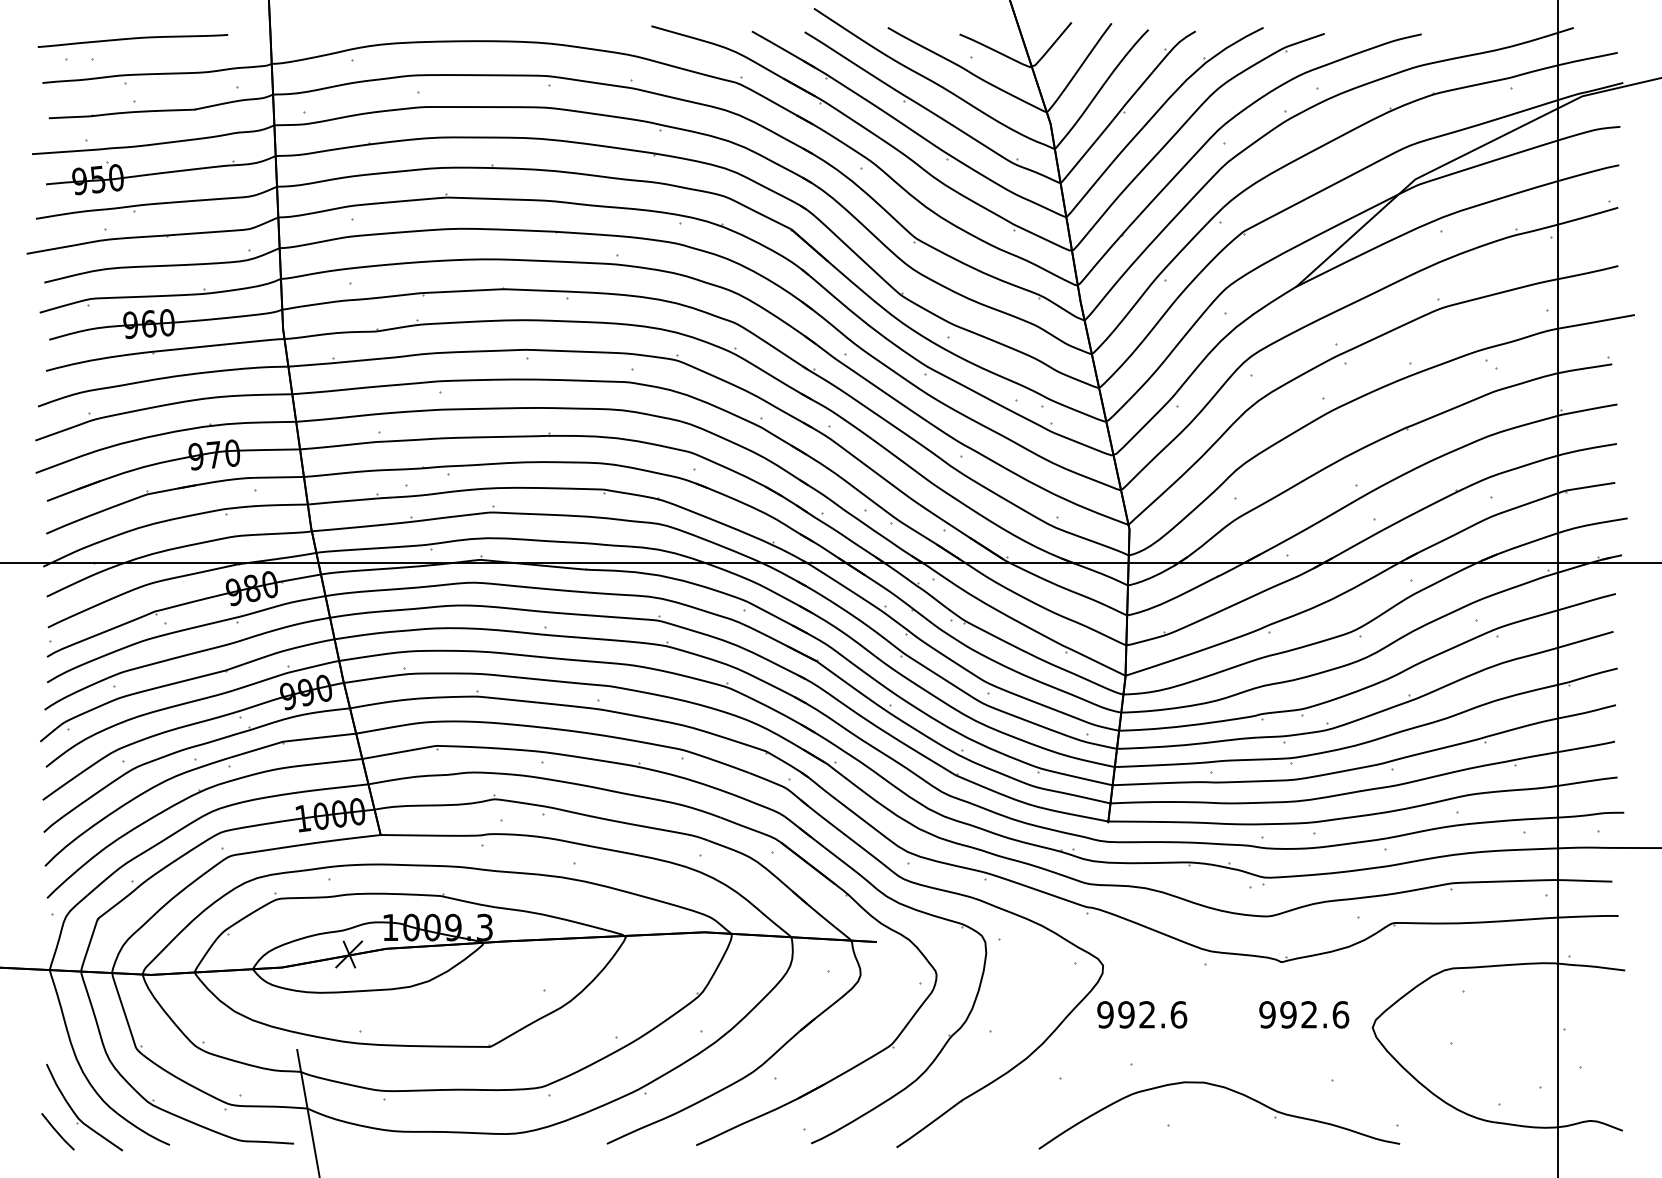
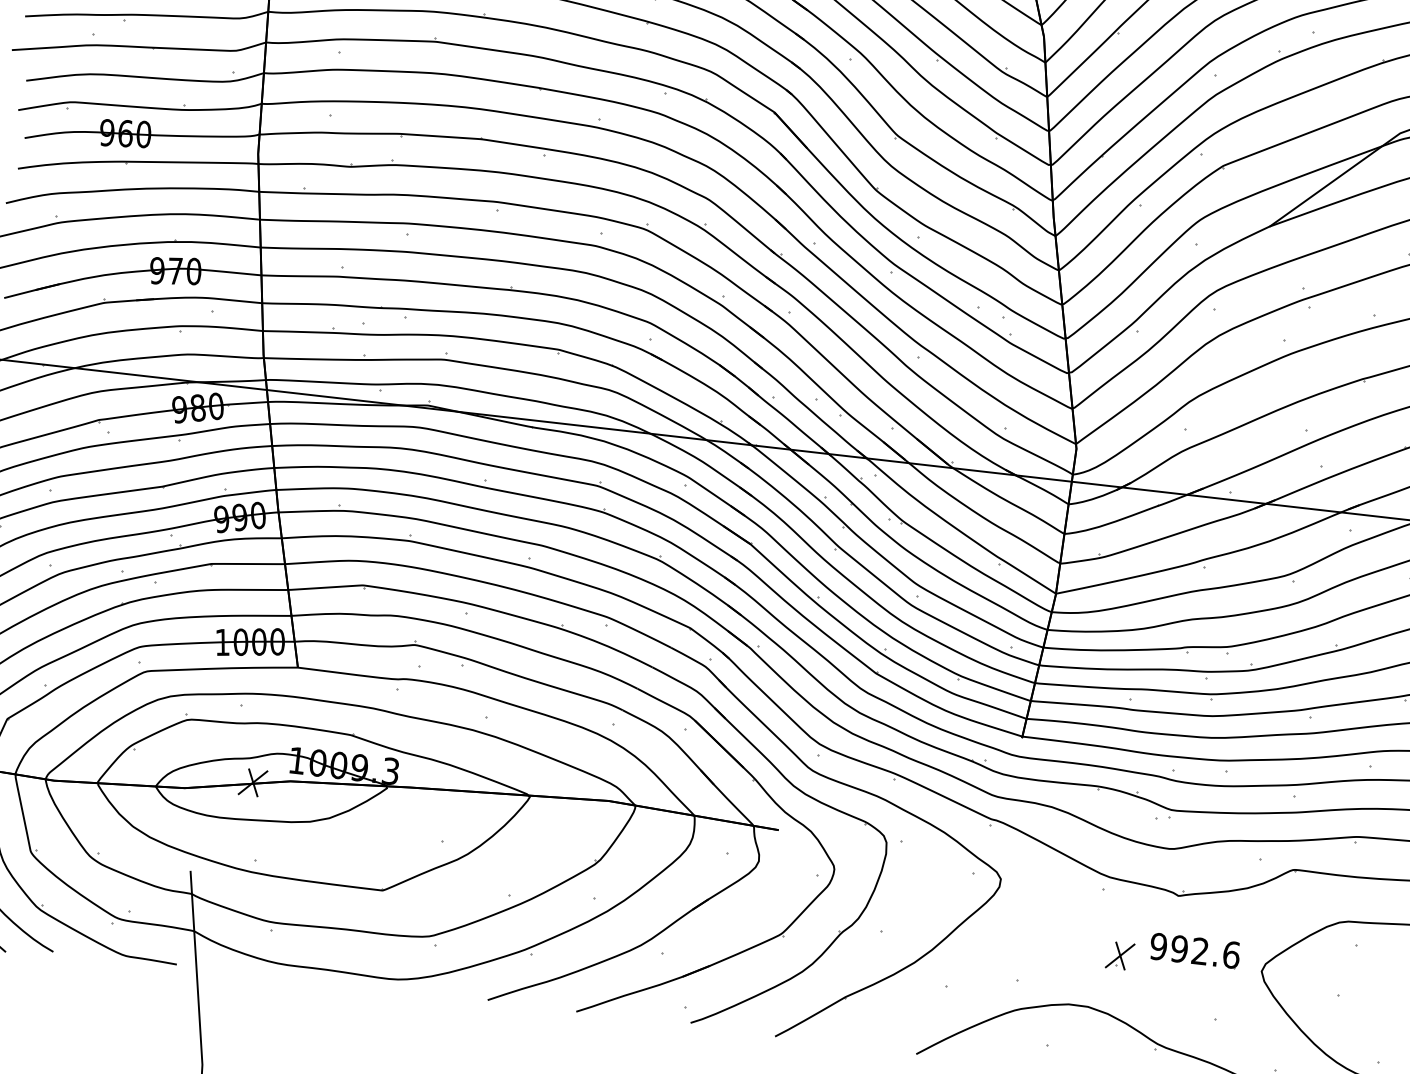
part: (1142, 1014) -> (1034, 932), removed
part: (1230, 1028) -> (1120, 956), added

